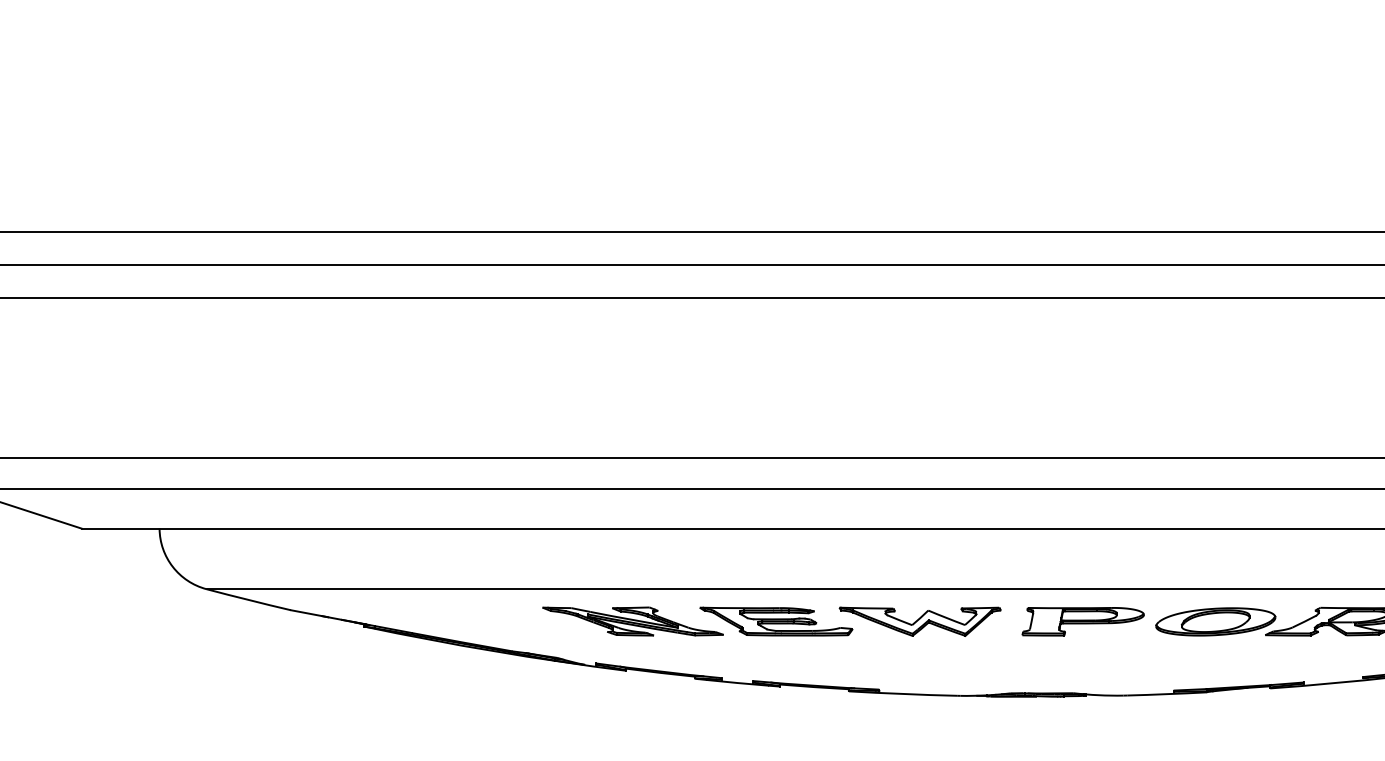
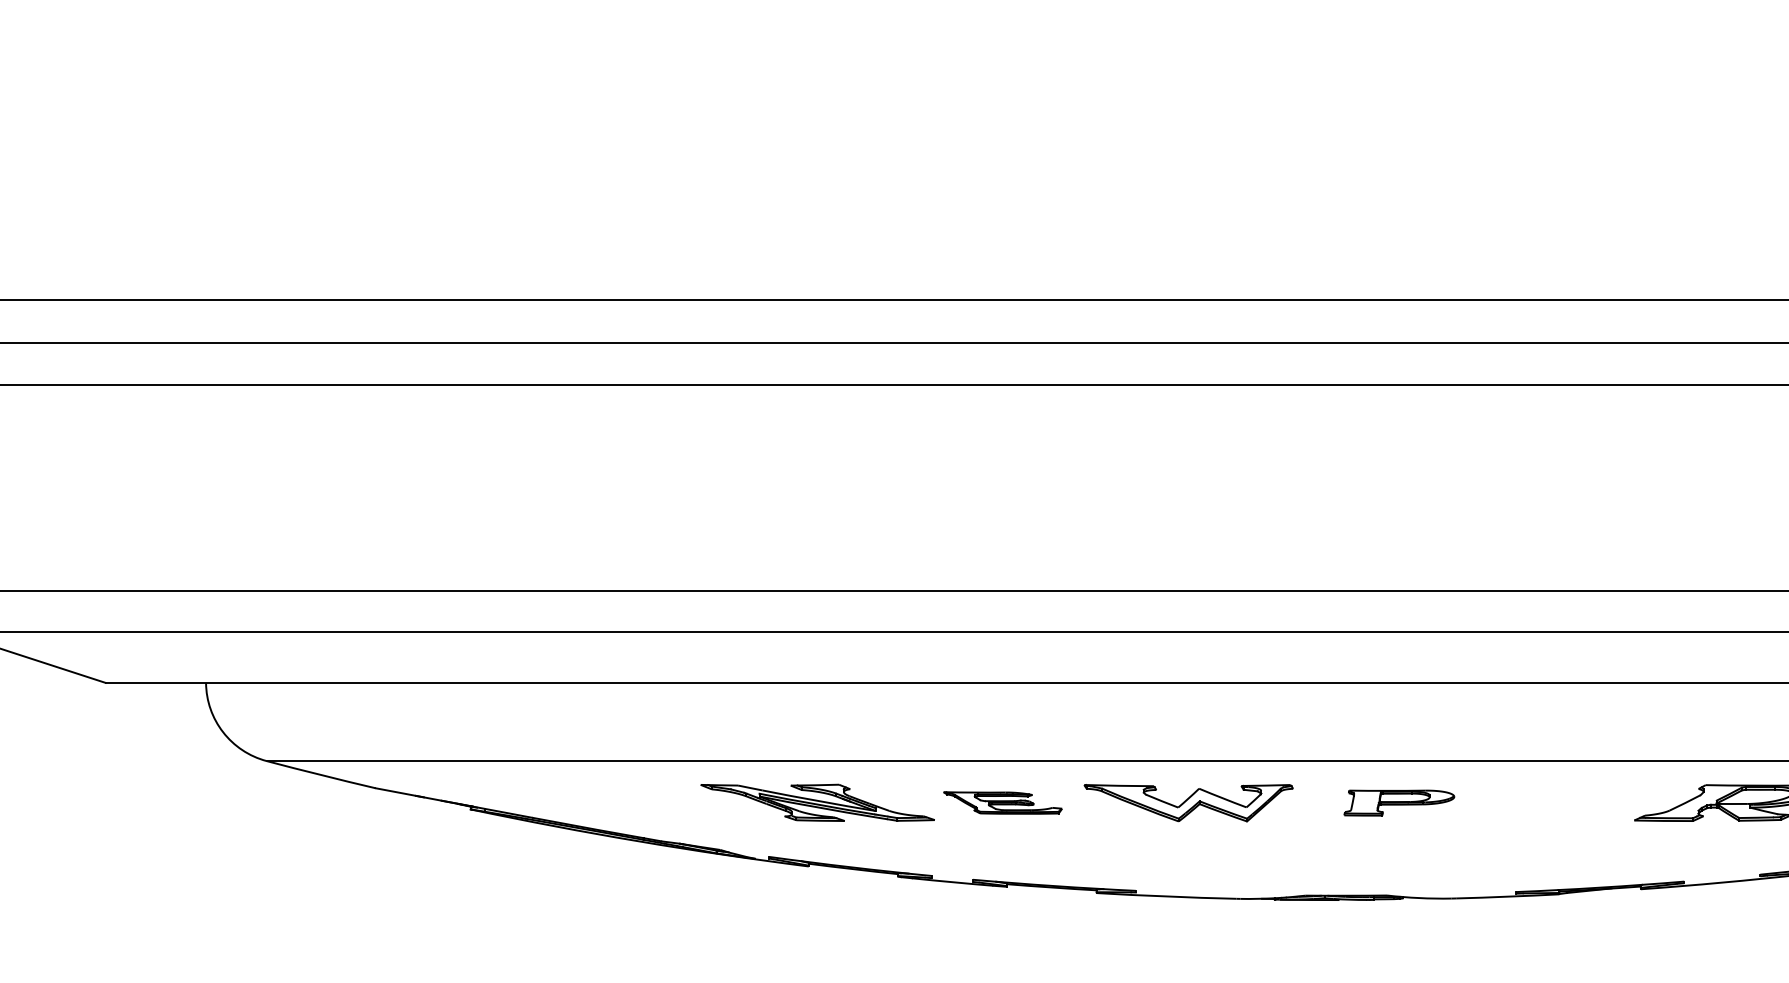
part: (776, 621) -> (1002, 802), size x0.6
part: (1083, 621) -> (1399, 802), size x0.7
part: (1215, 621) -> (1570, 802), removed

